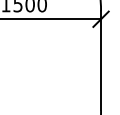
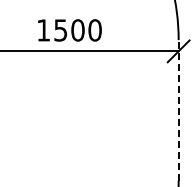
line: (100, 60) -> (178, 109), solid -> dashed

